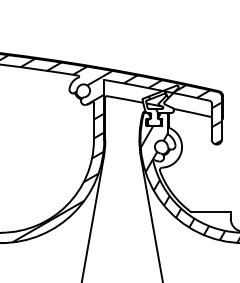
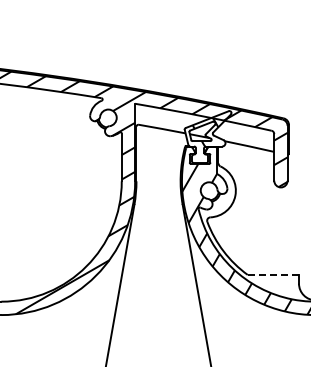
line: (211, 211) -> (273, 274), solid -> dashed

